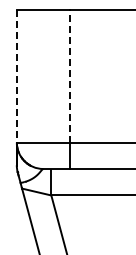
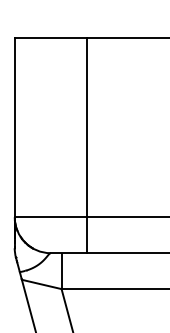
line: (69, 75) -> (86, 126), dashed -> solid
line: (16, 76) -> (14, 127), dashed -> solid

